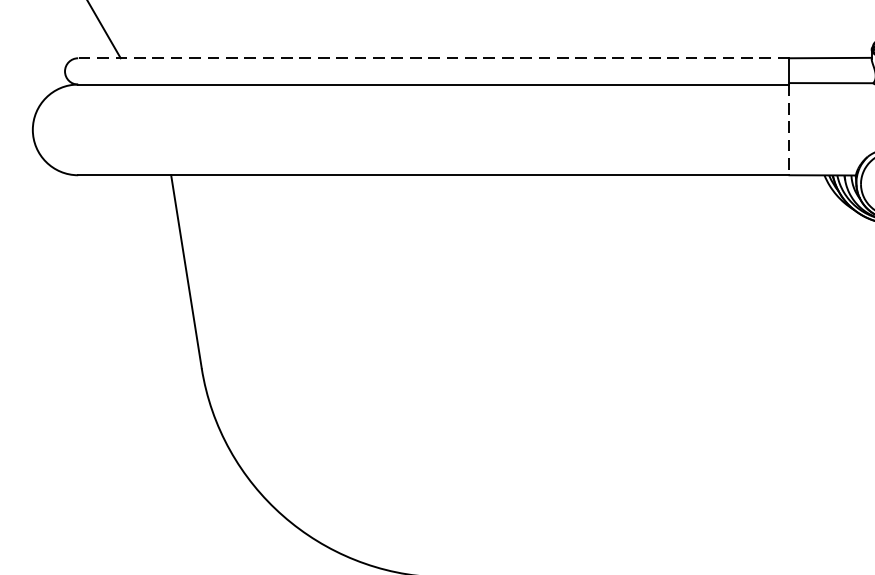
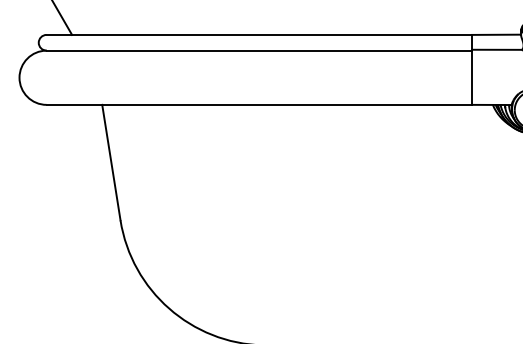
line: (434, 57) -> (259, 34), dashed -> solid
line: (788, 131) -> (471, 78), dashed -> solid

